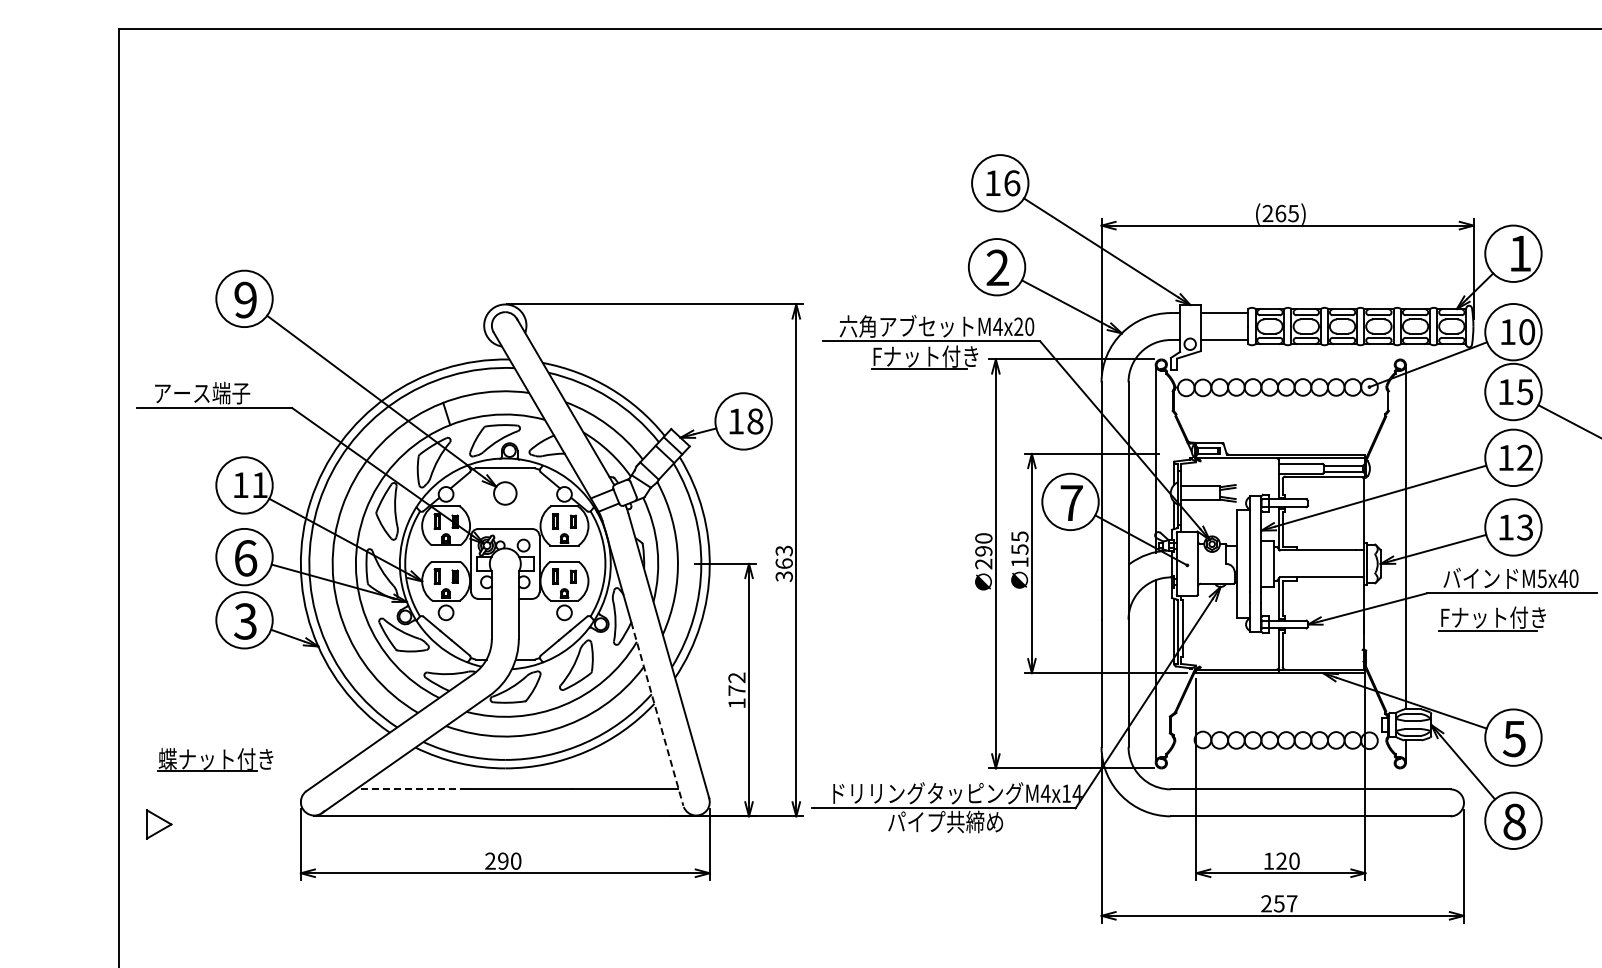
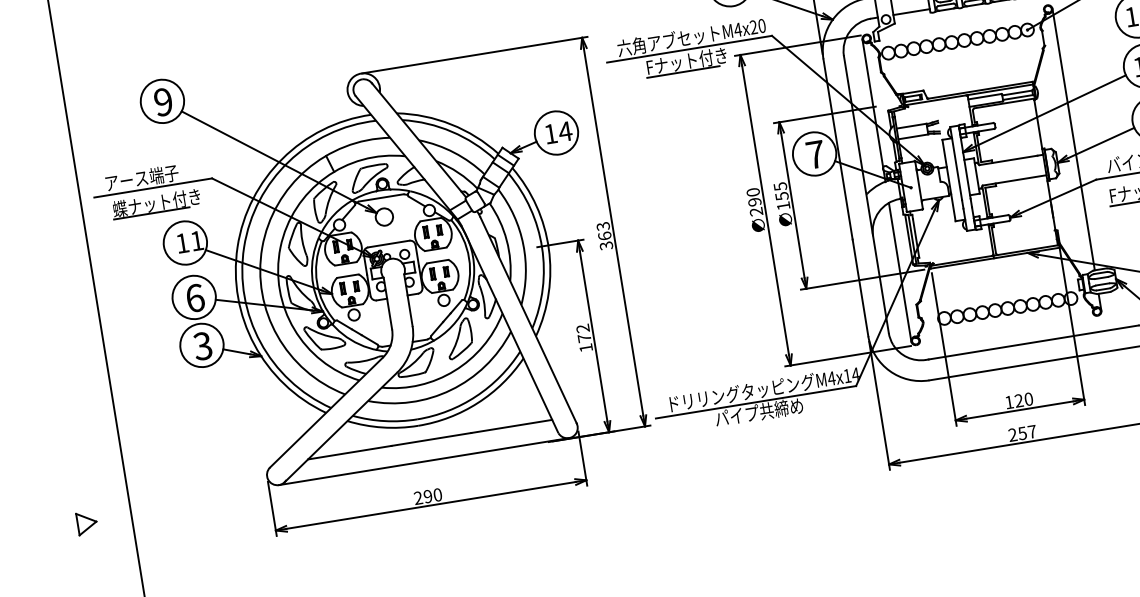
text: (754, 421) -> (564, 131), 18 -> 14
line: (657, 714) -> (527, 366), dashed -> solid
part: (215, 759) -> (156, 203), moved
line: (411, 788) -> (349, 452), dashed -> solid
part: (159, 824) -> (87, 523), moved

